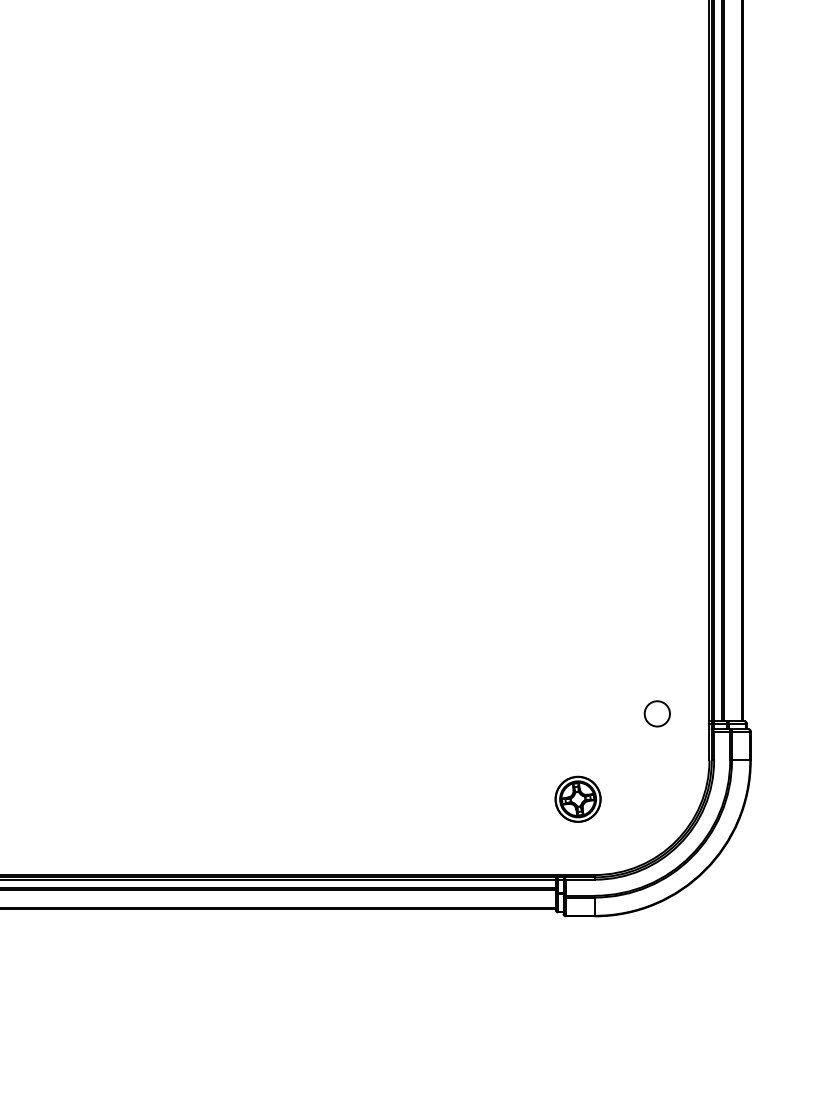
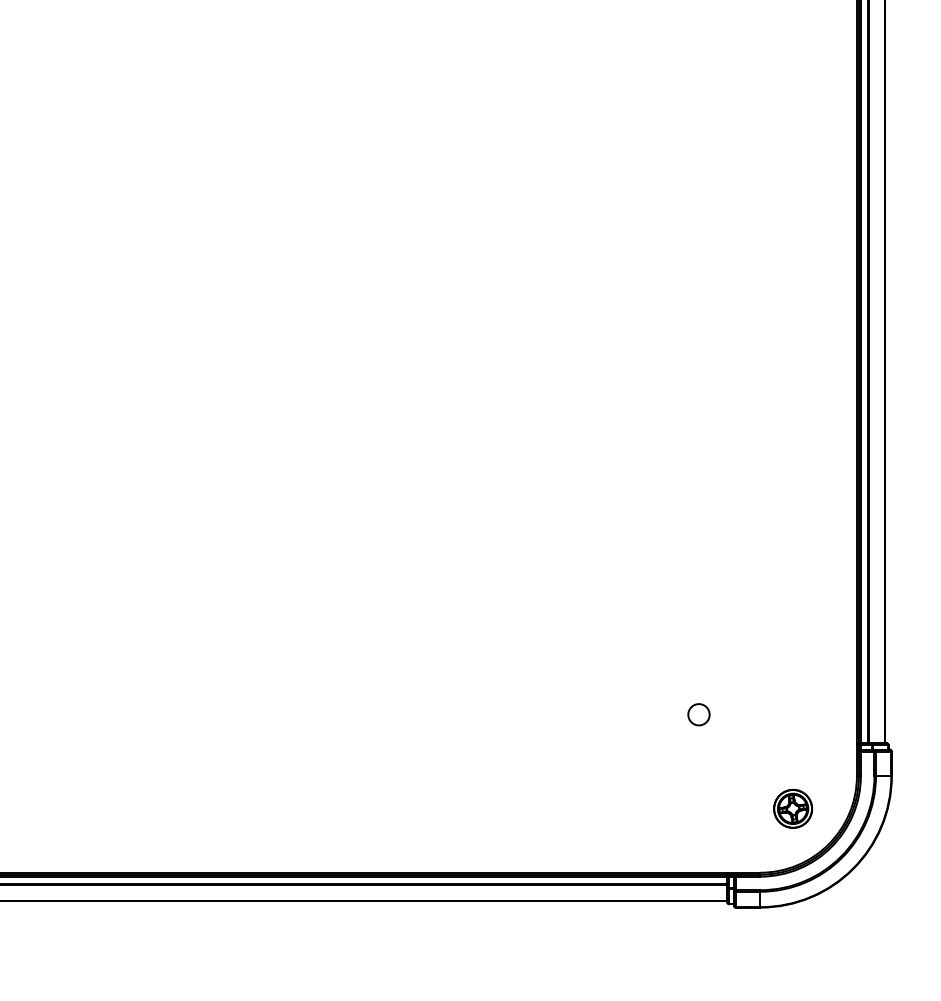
circle: (656, 713) -> (698, 714), moved
part: (578, 798) -> (793, 808), moved

